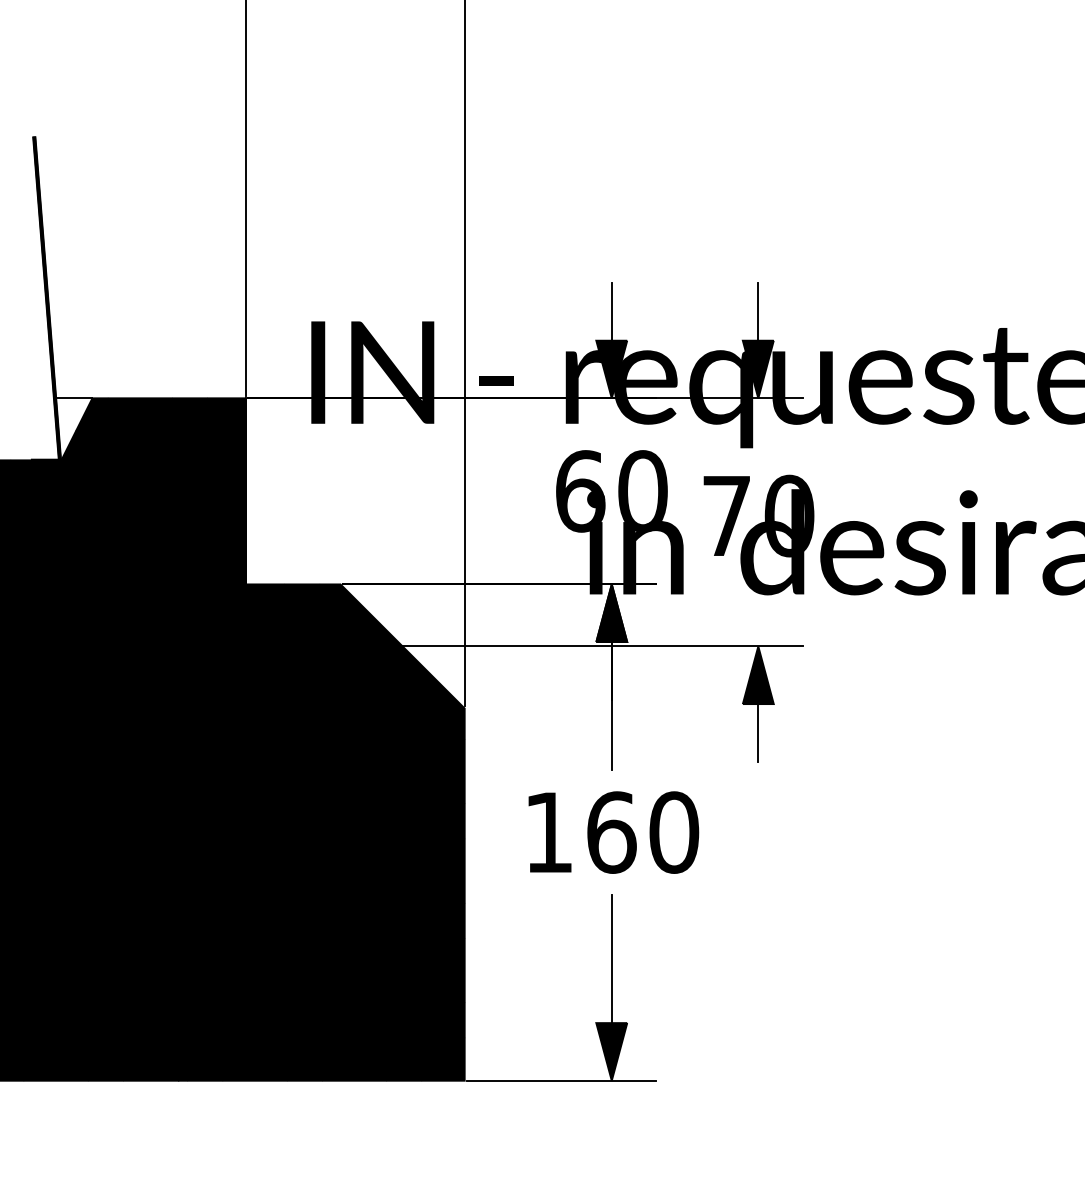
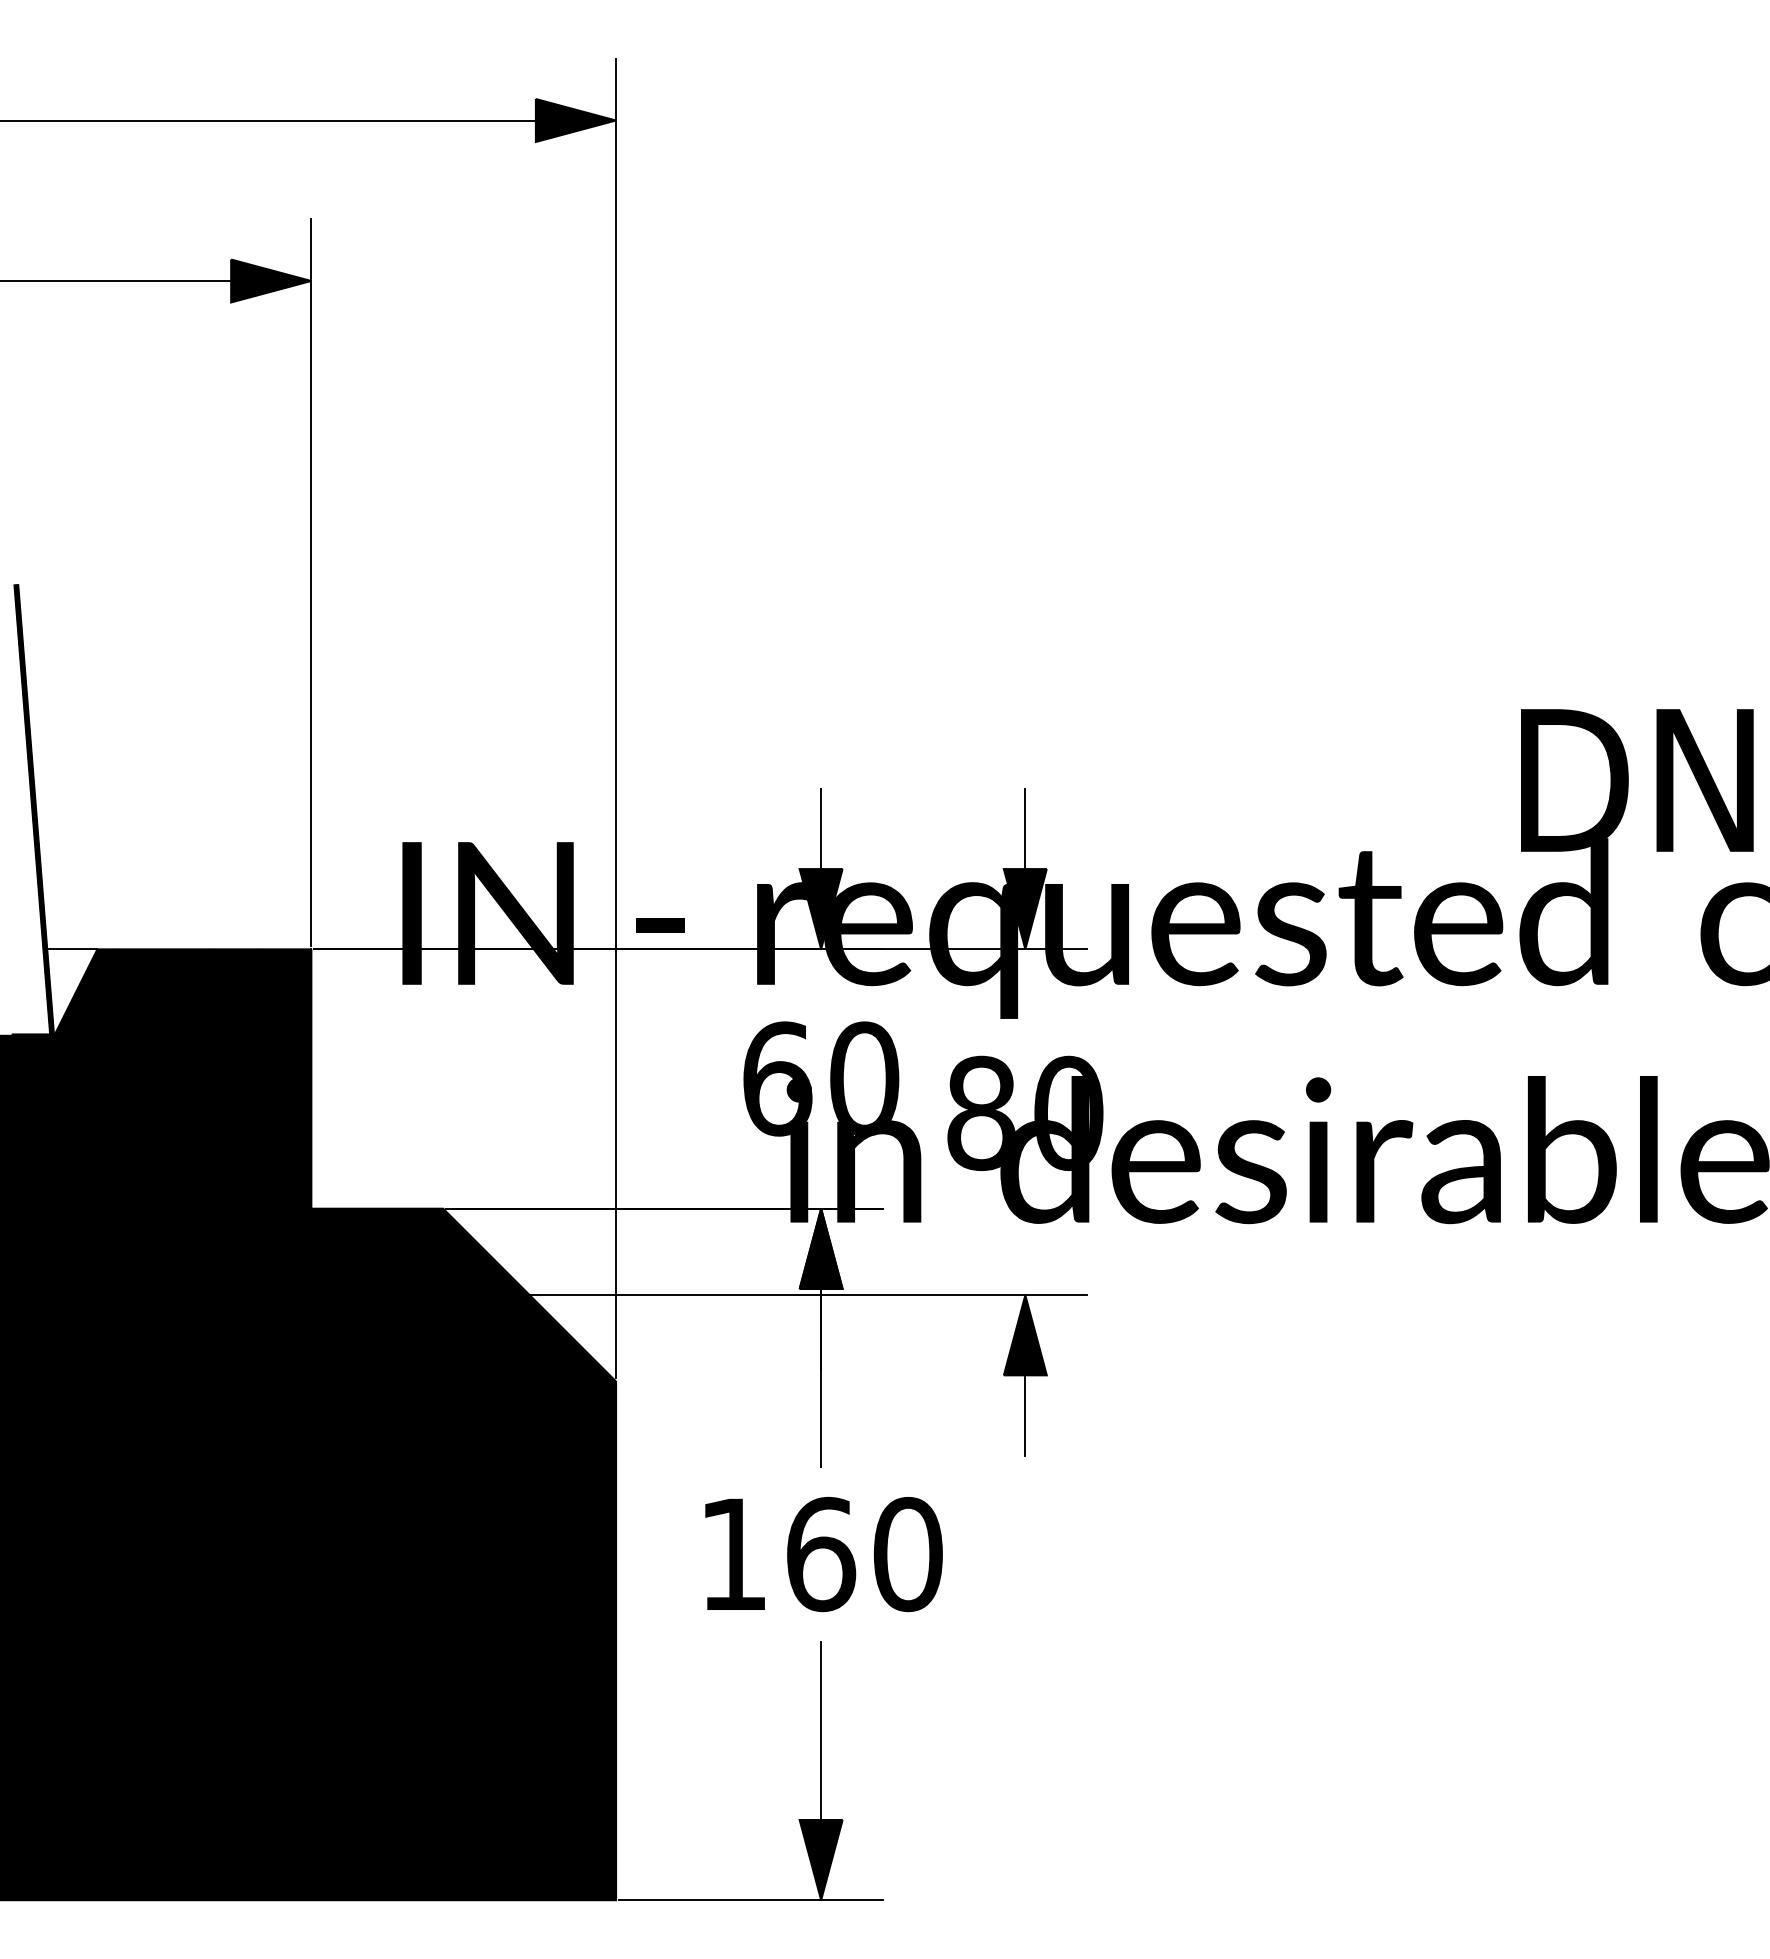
text: (726, 516) -> (981, 1113), 70 -> 80

